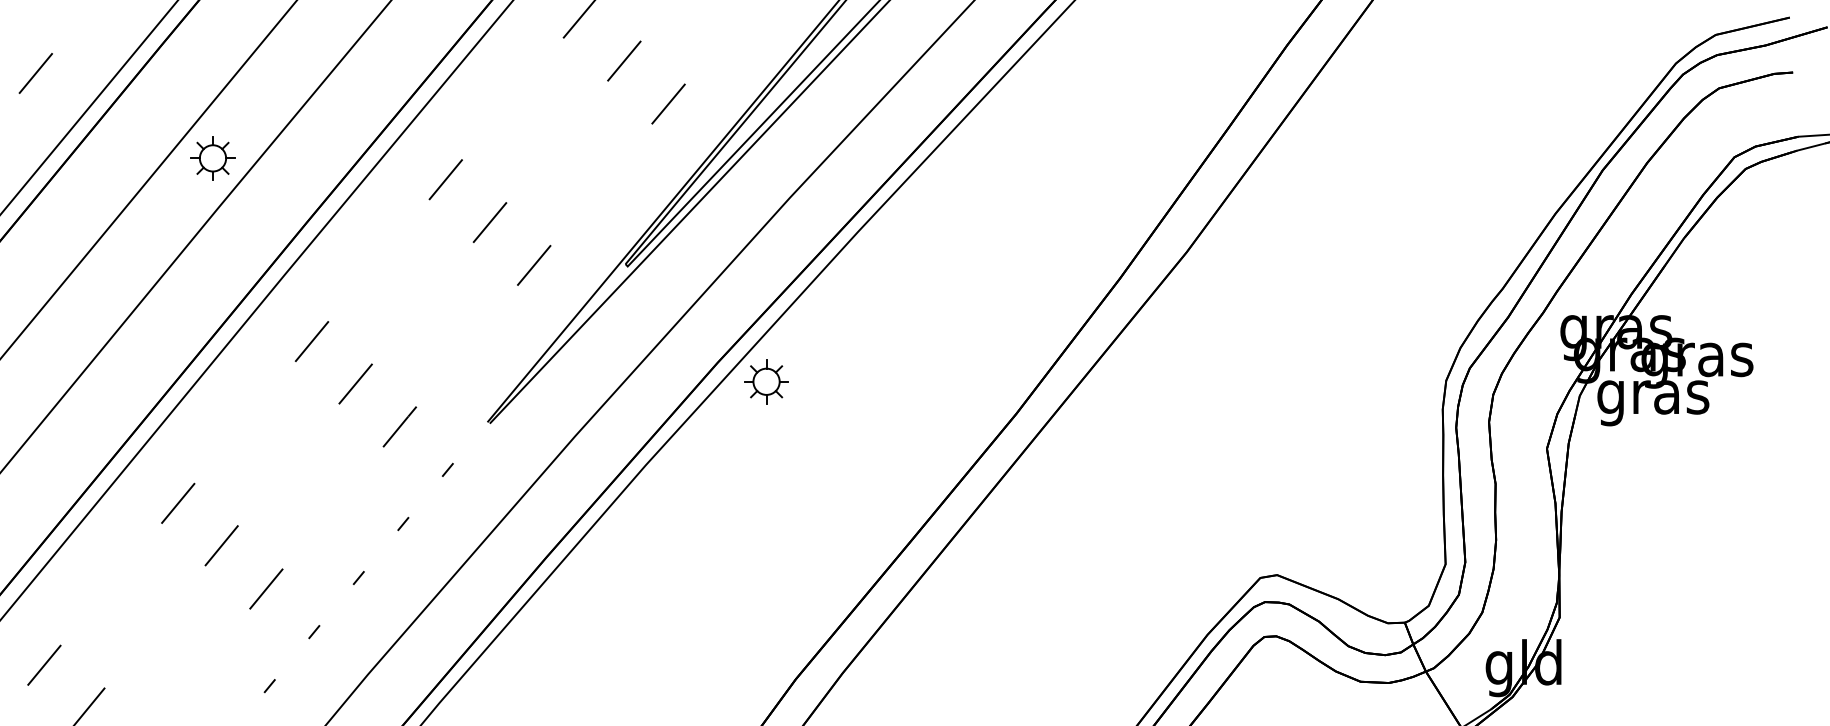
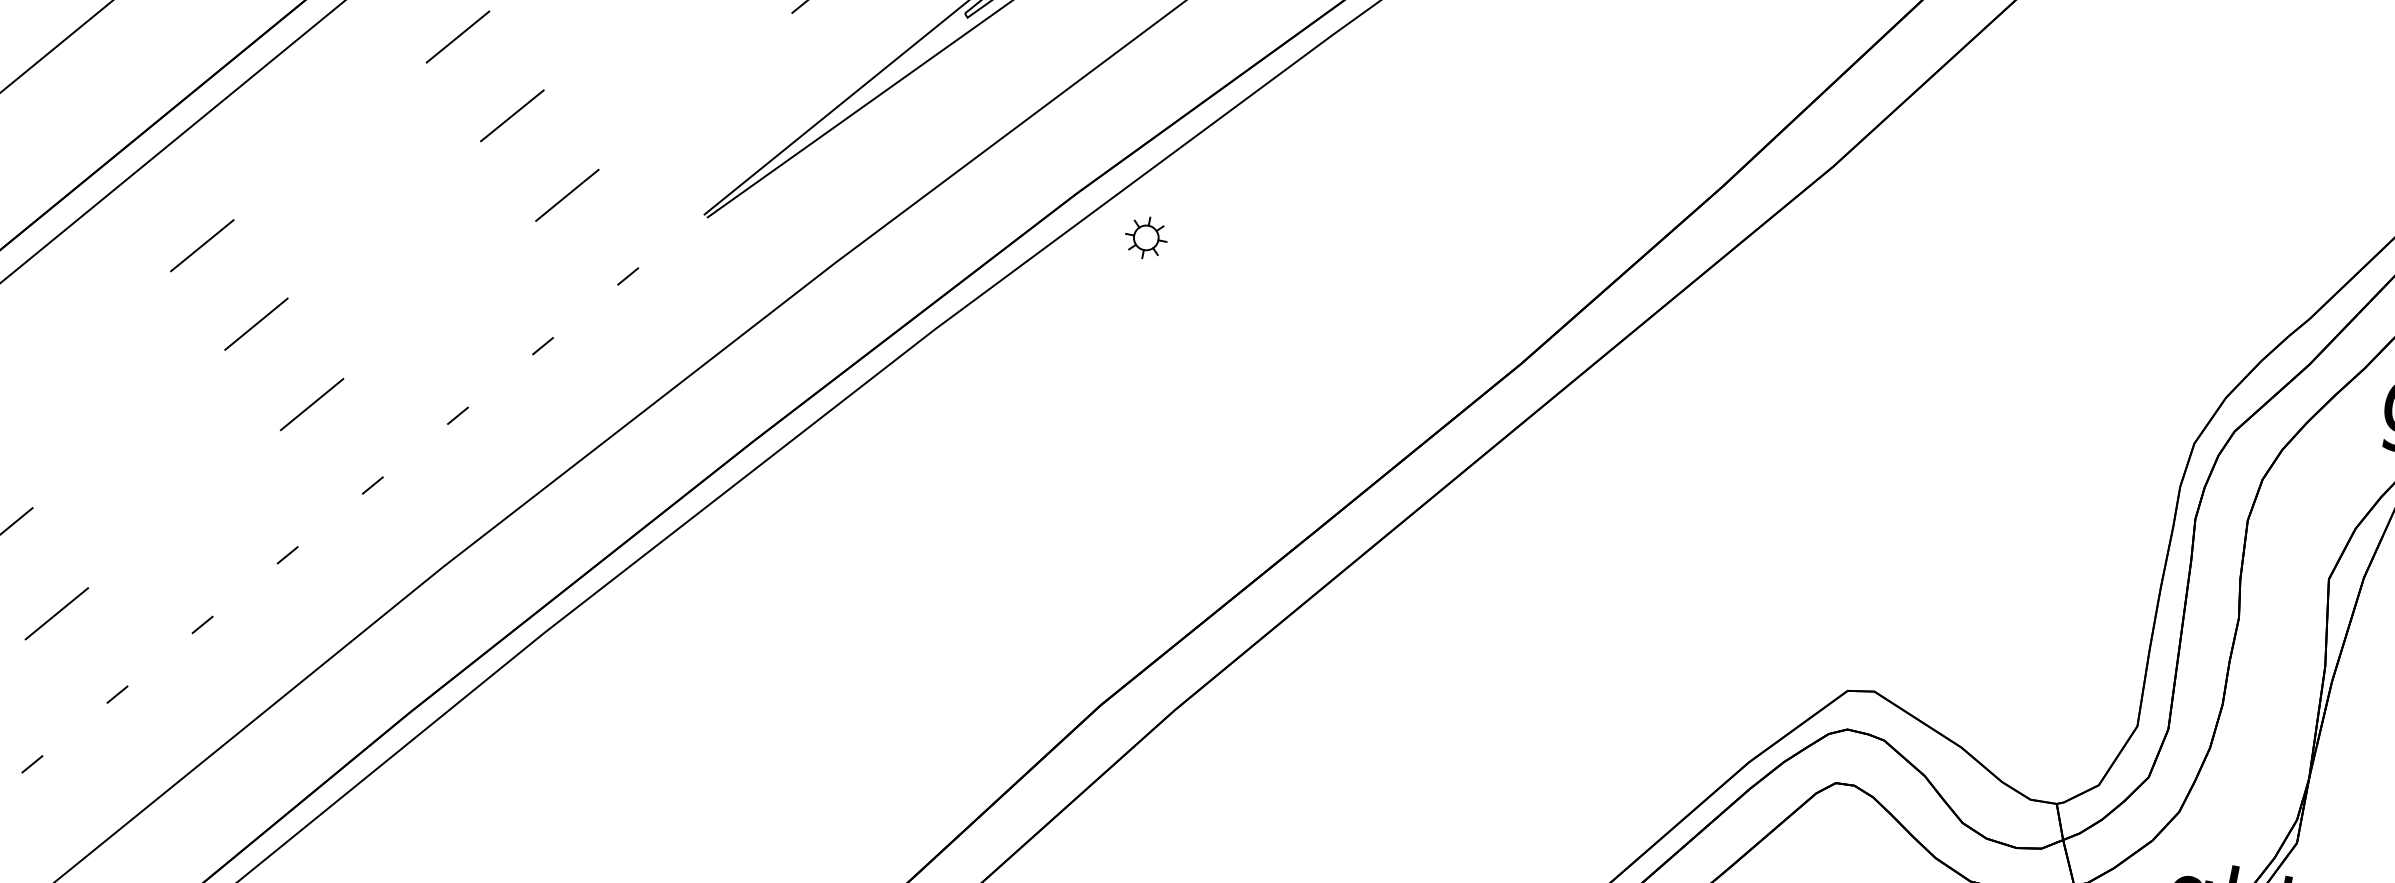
part: (766, 381) -> (1146, 237), size x0.6

